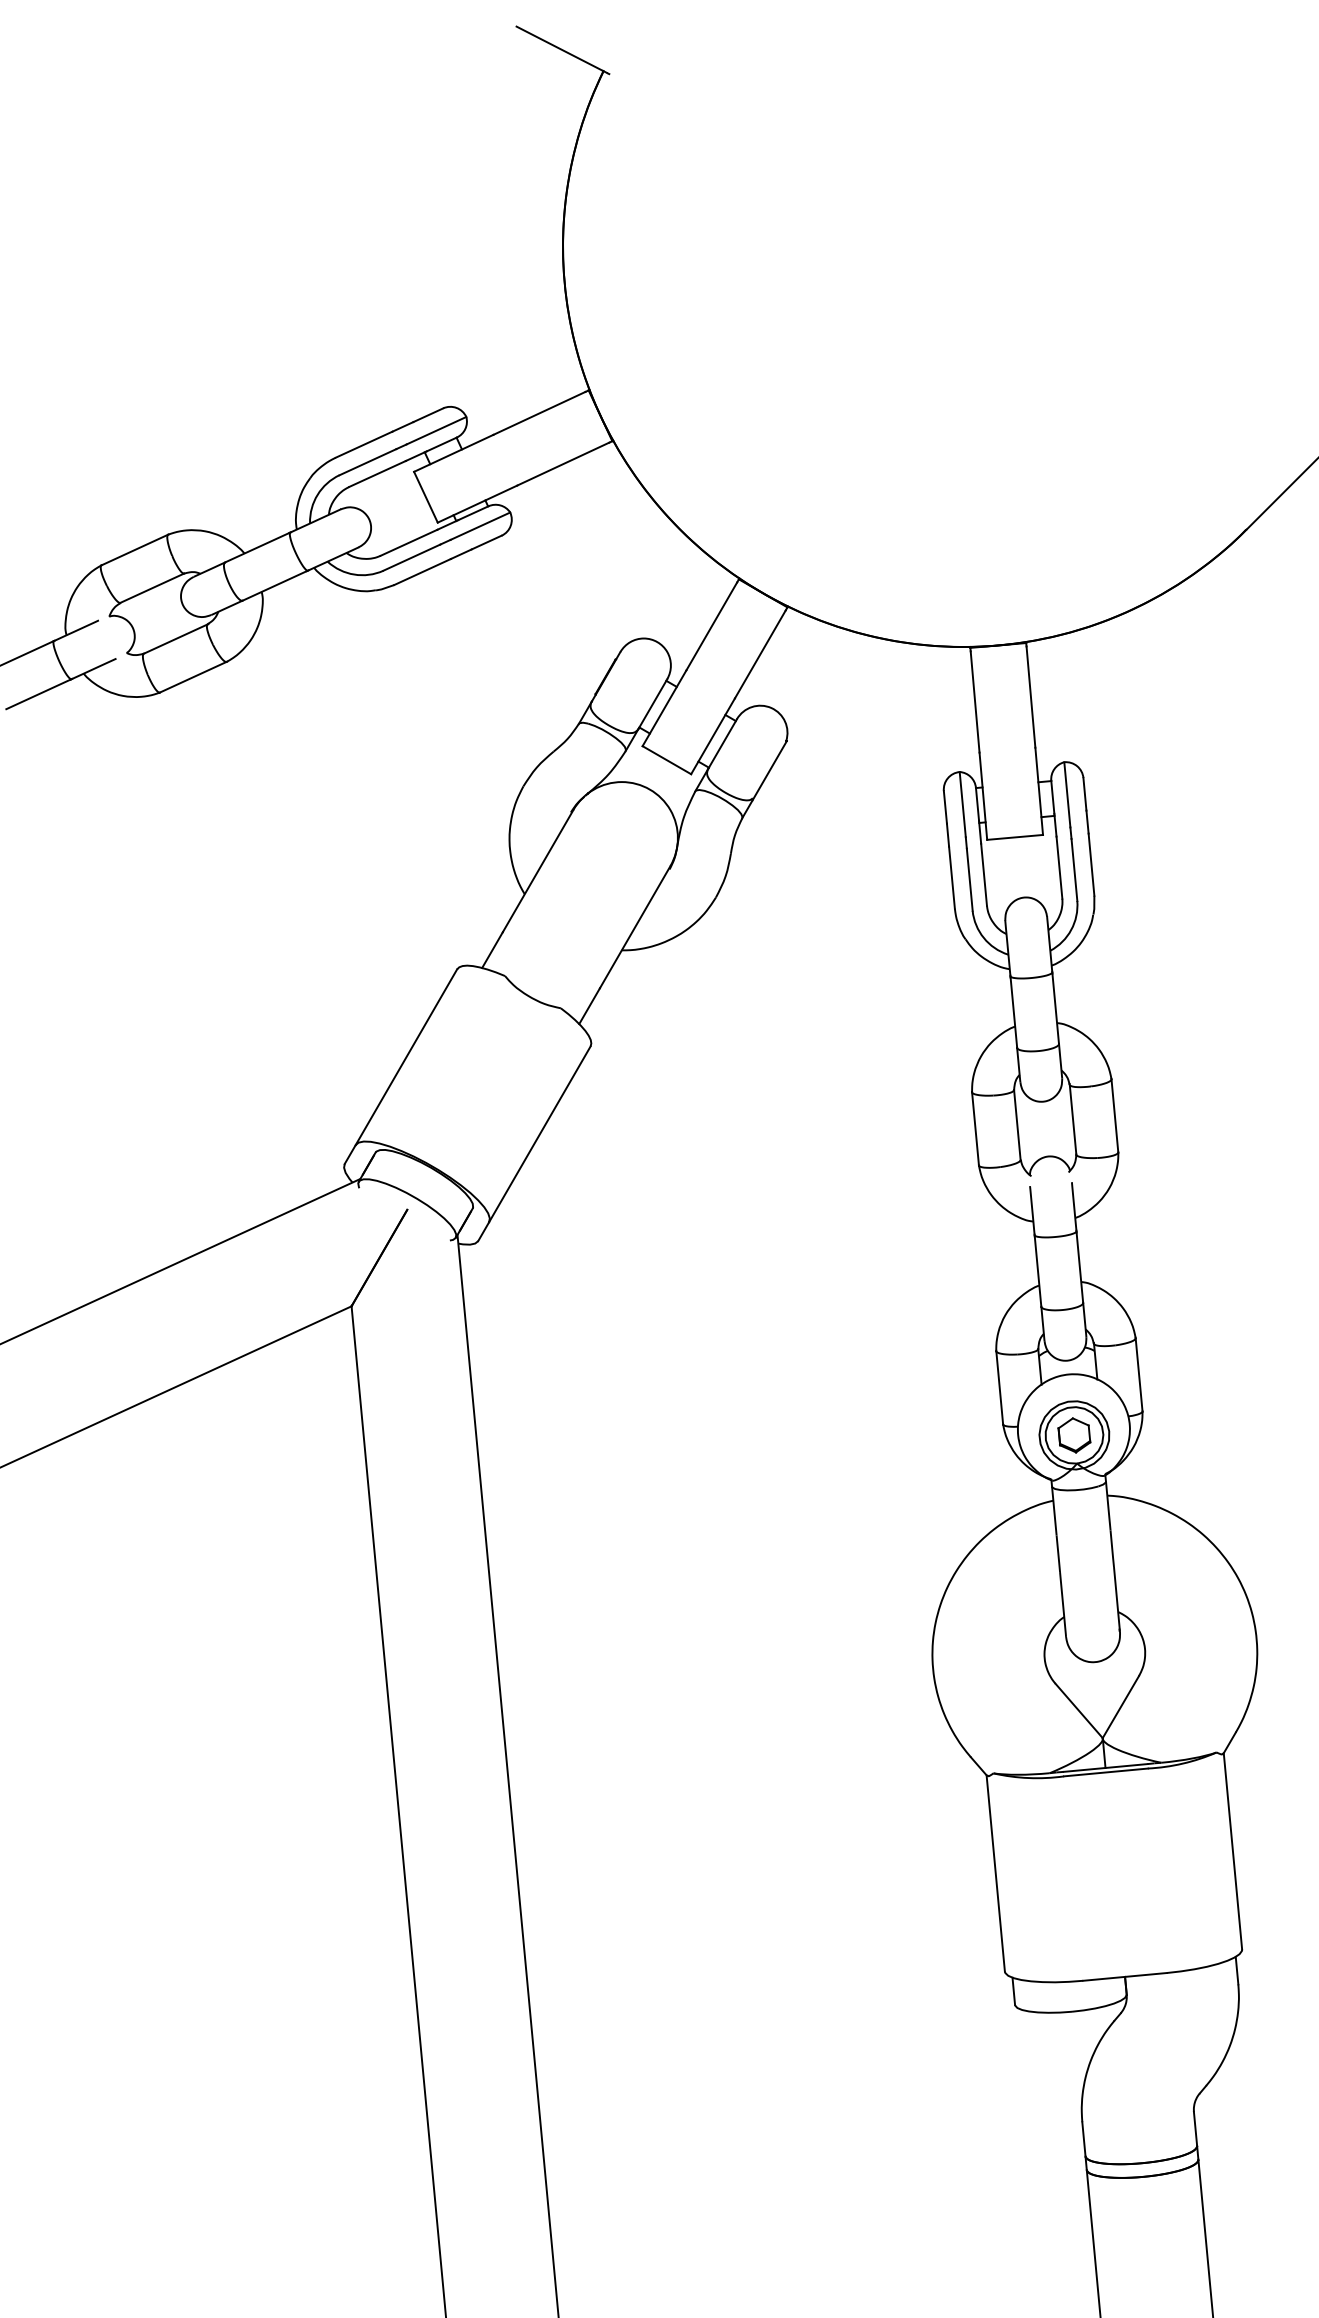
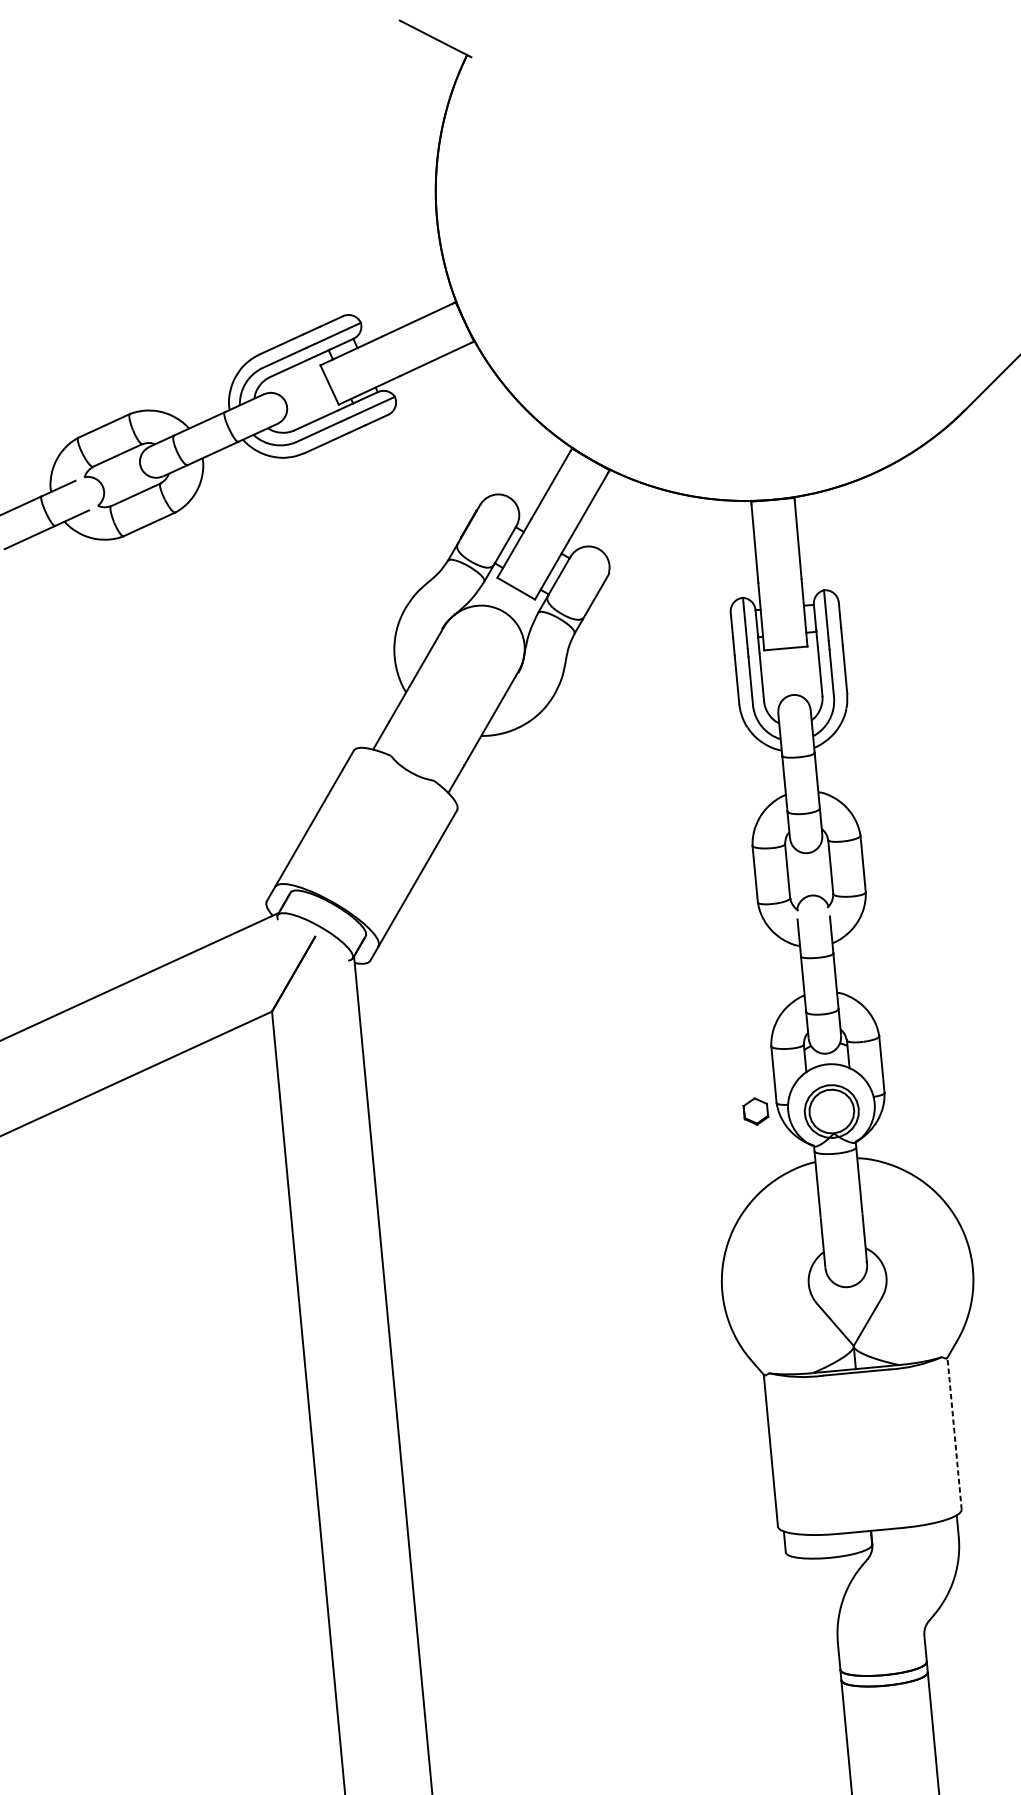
part: (1074, 1435) -> (755, 1111), moved
line: (1232, 1851) -> (954, 1433), solid -> dashed

